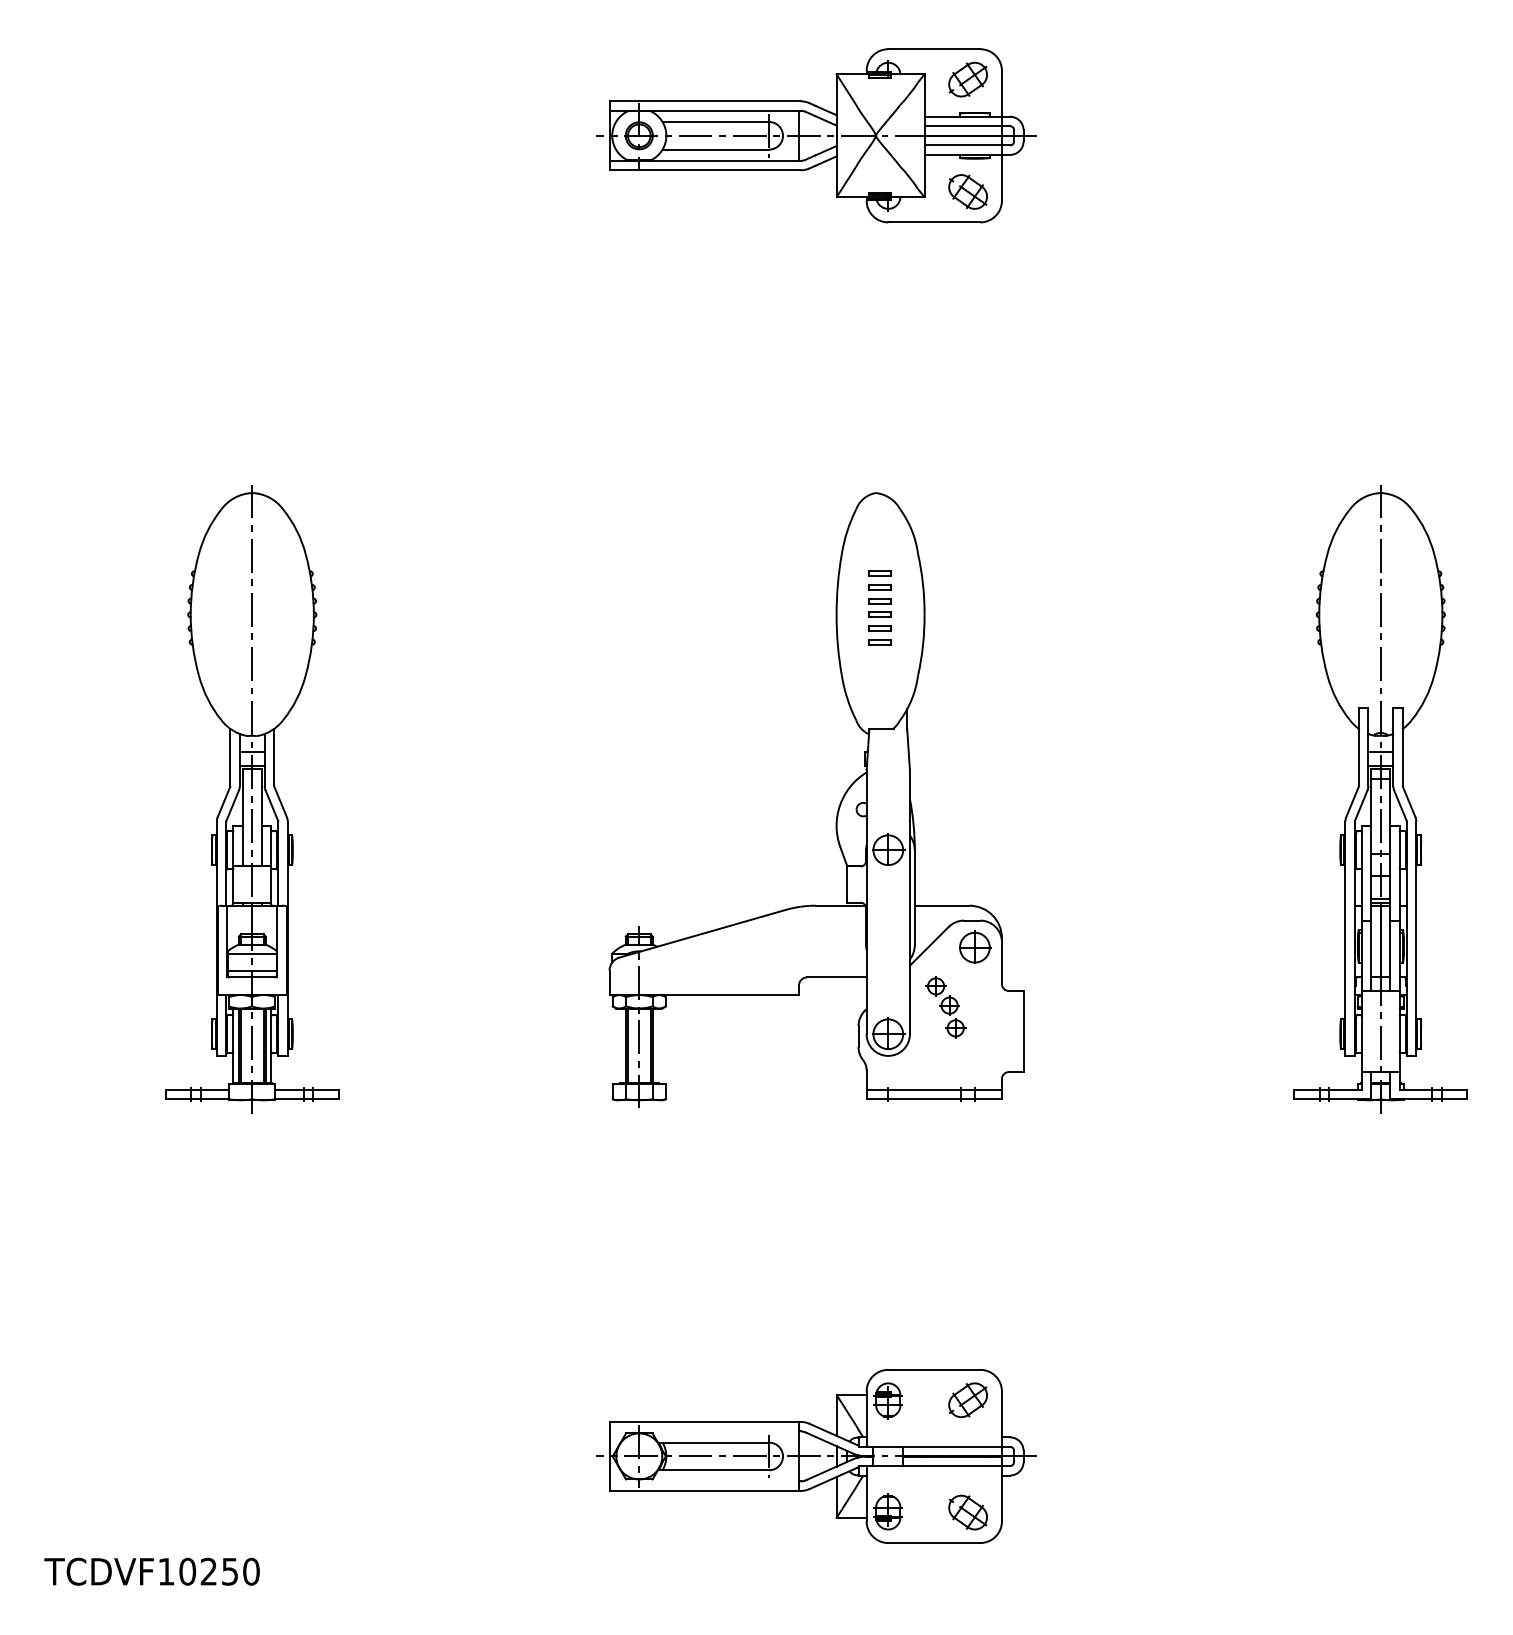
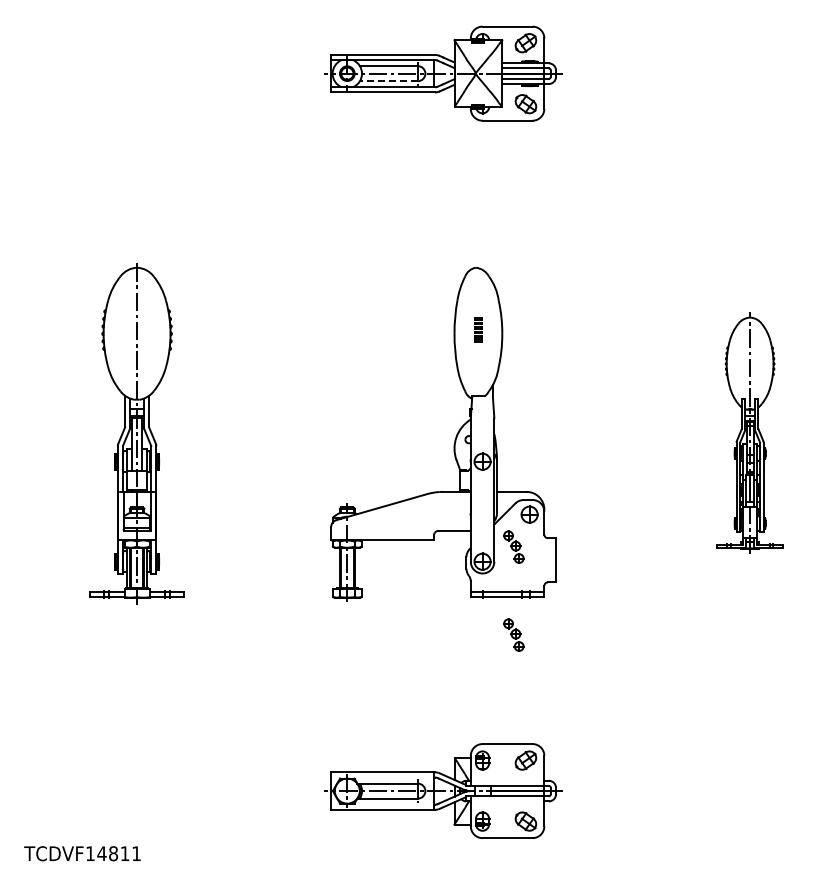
line: (715, 150) -> (388, 81), solid -> dashed
part: (878, 606) -> (477, 329), size x0.6
part: (1379, 798) -> (749, 433), size x0.7
part: (945, 1168) -> (513, 634), added
text: (219, 1571) -> (119, 853), TCDVF10250 -> TCDVF14811

